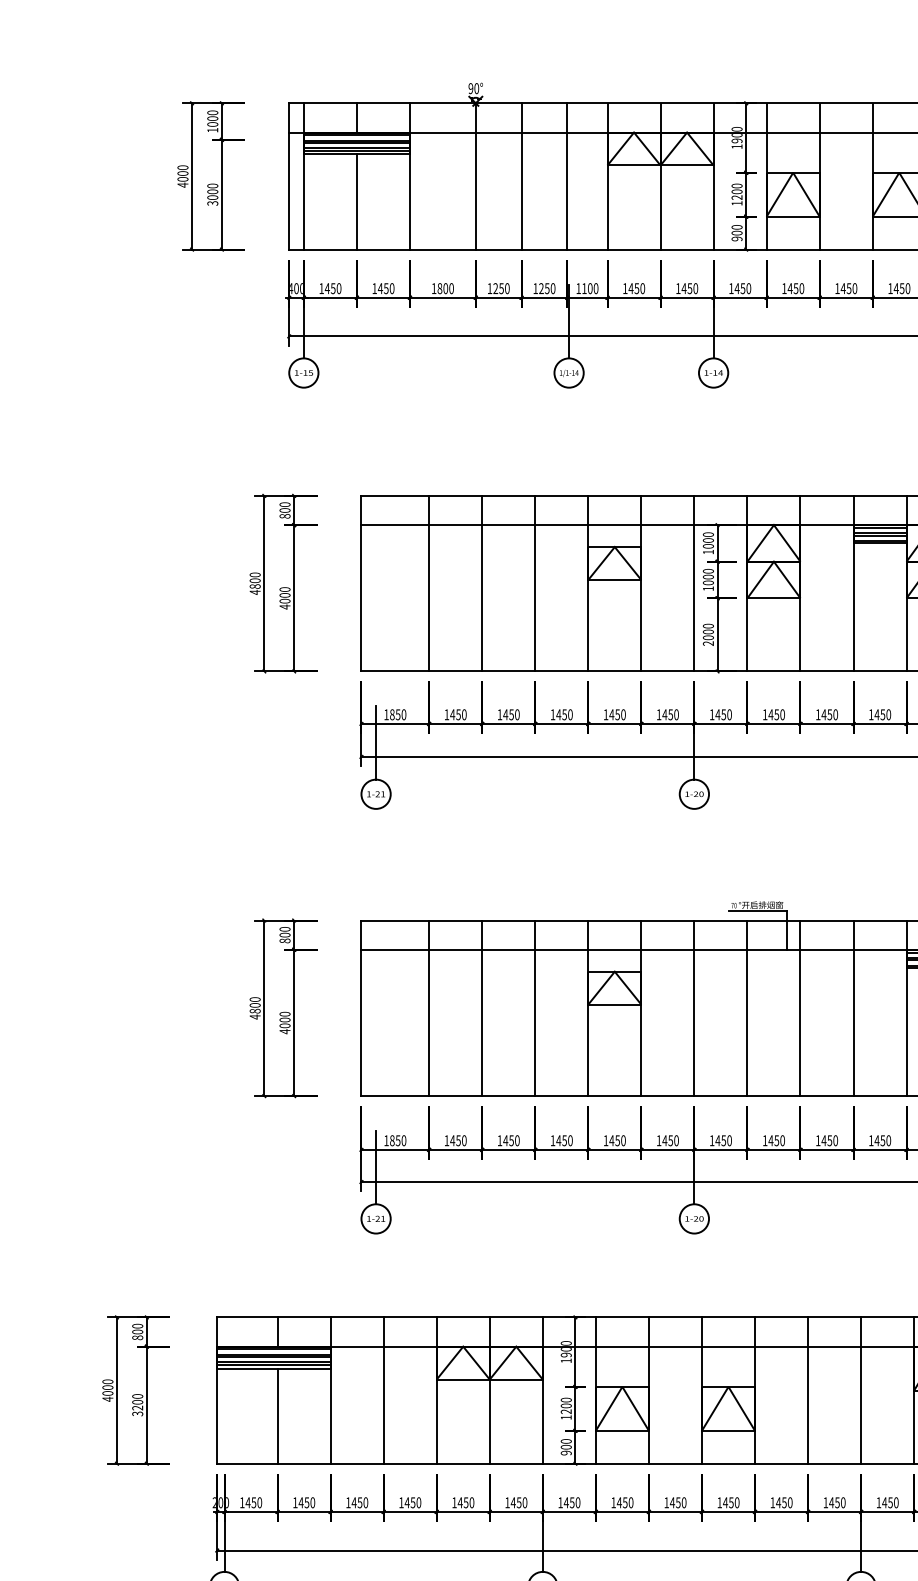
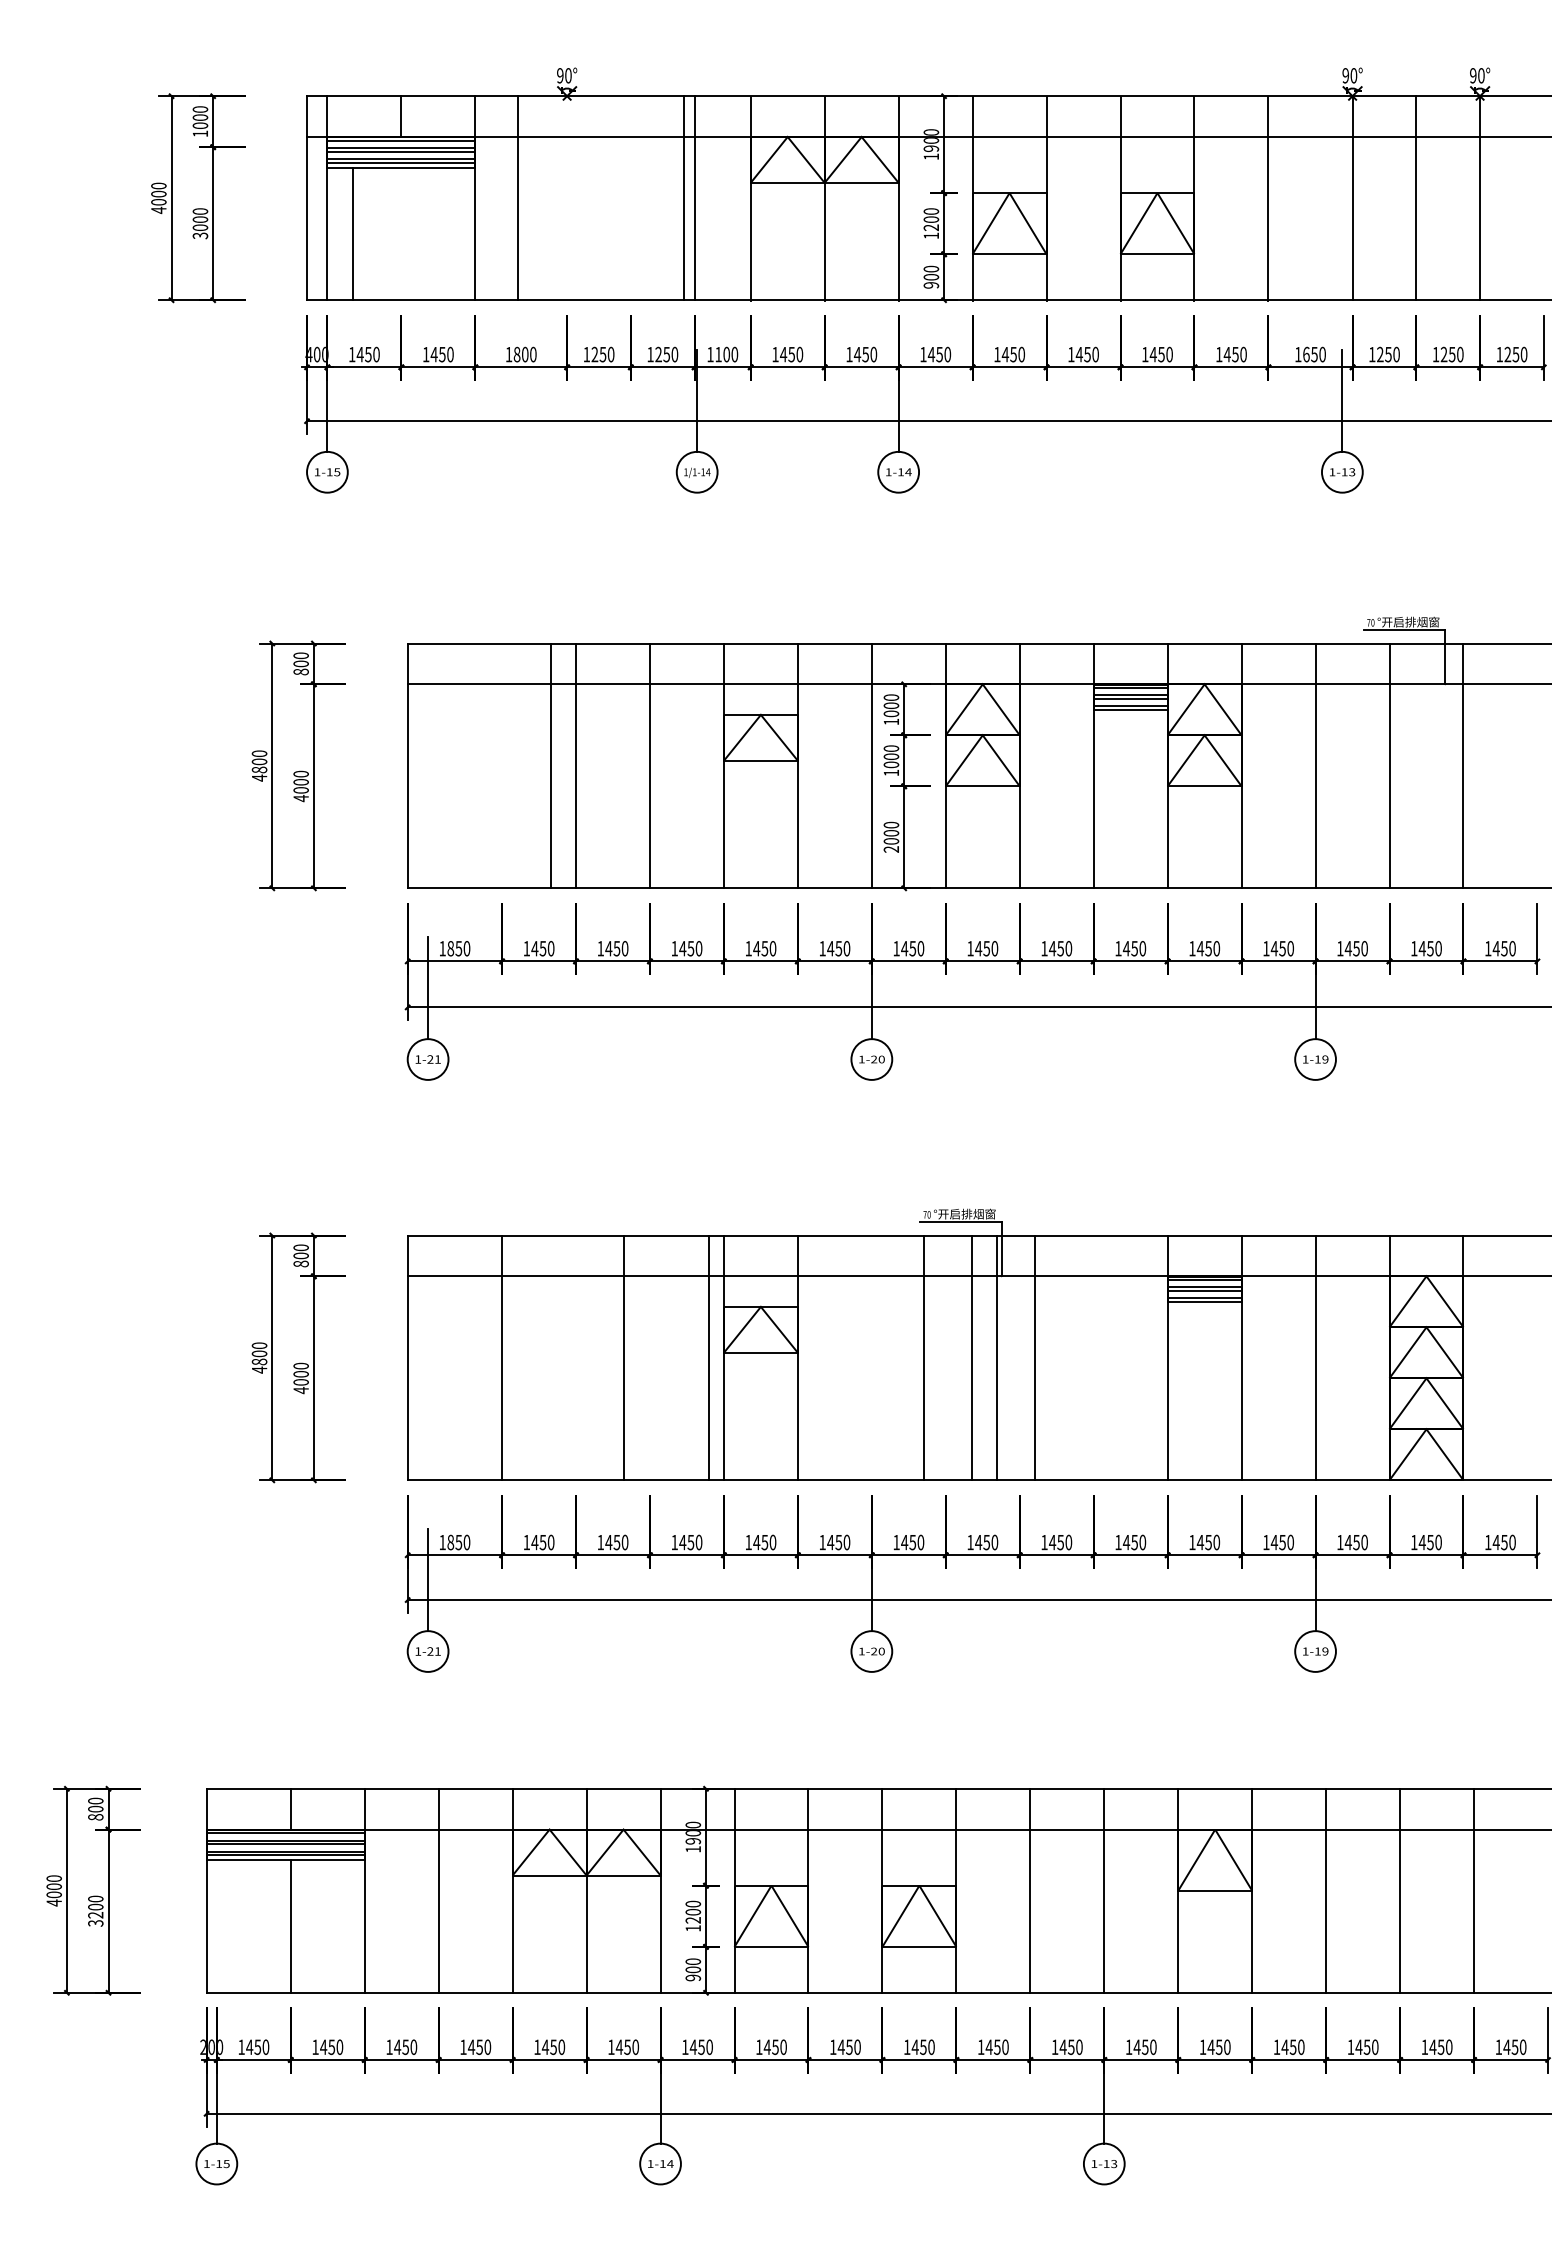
line: (476, 176) -> (518, 198), moved
line: (521, 176) -> (683, 198), moved
line: (357, 201) -> (353, 233), moved
line: (429, 583) -> (551, 765), moved
line: (482, 1008) -> (624, 1357), moved
line: (534, 1008) -> (708, 1357), moved
line: (694, 1008) -> (923, 1357), moved
line: (747, 1008) -> (996, 1357), moved
line: (800, 1008) -> (971, 1357), moved
line: (853, 1008) -> (1034, 1357), moved

